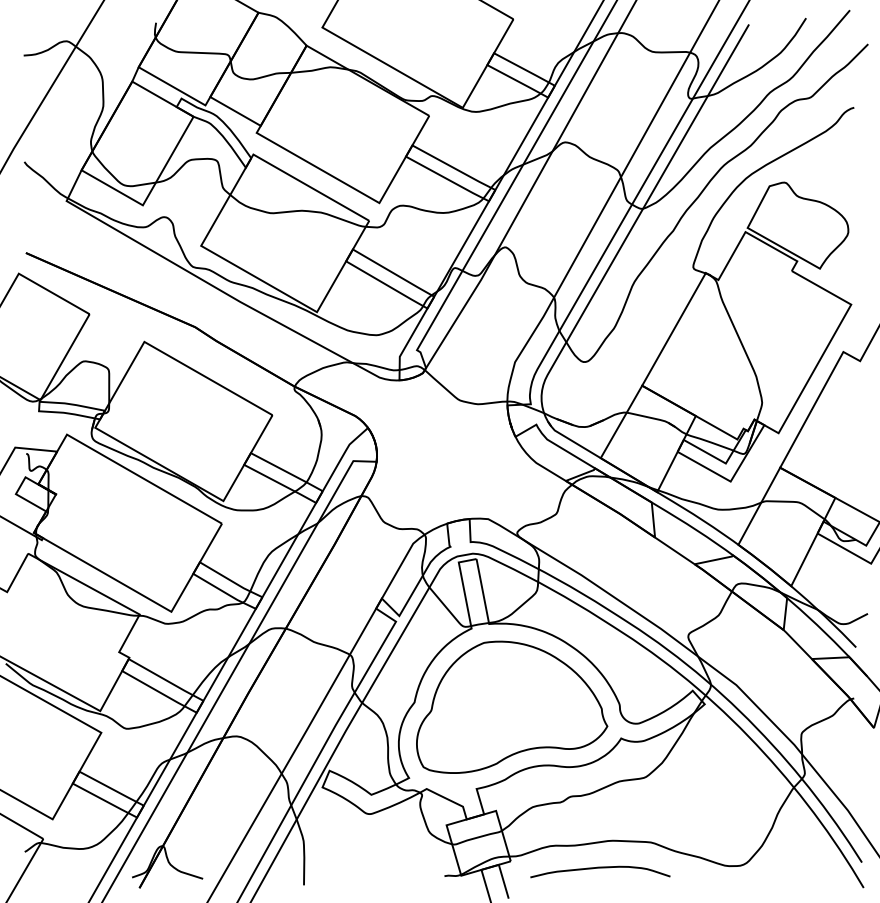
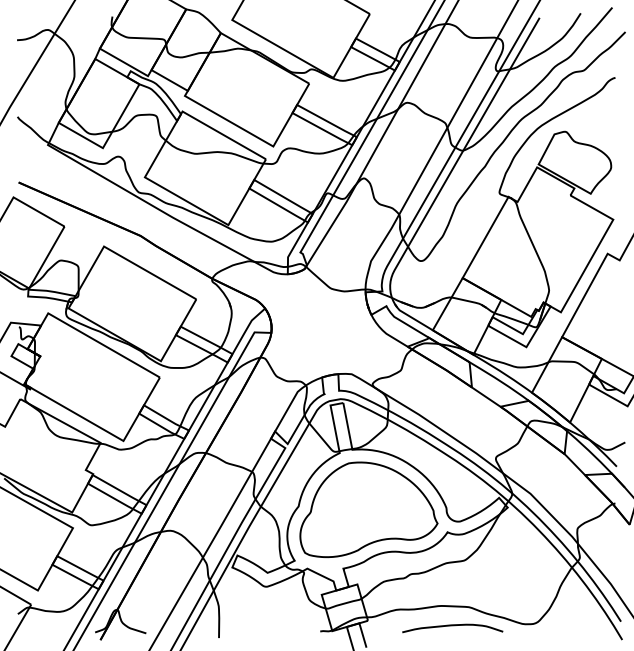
curve: (600, 868) -> (452, 625), moved

